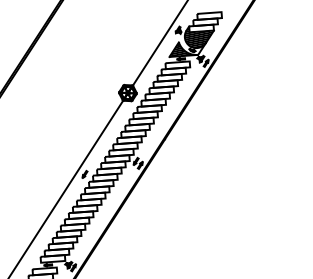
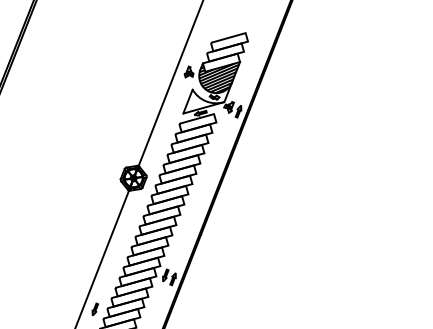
hatch: (182, 49) -> (199, 98), removed

